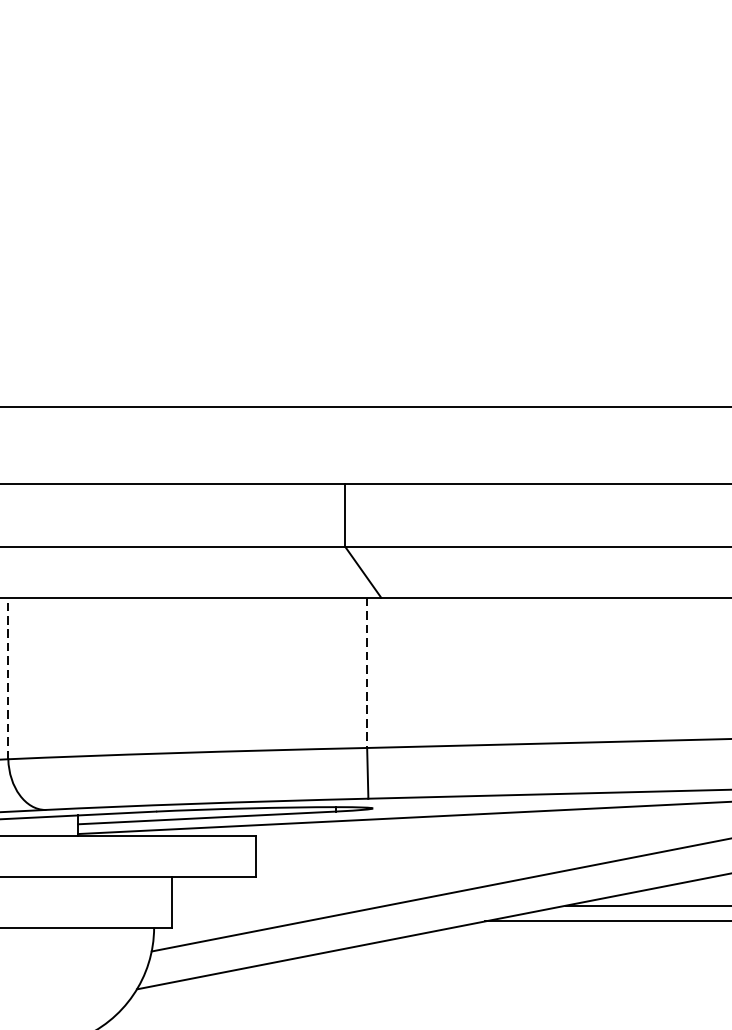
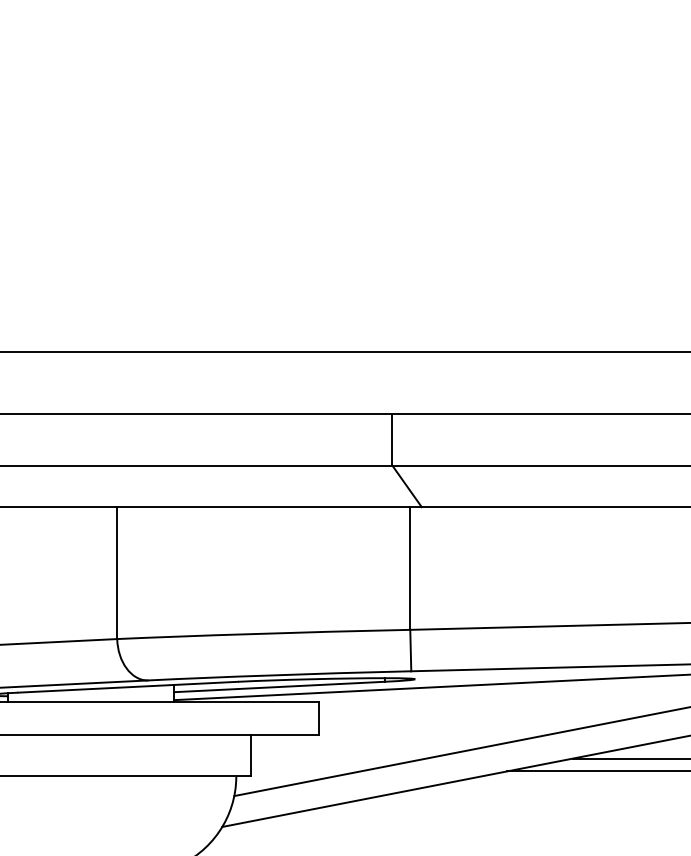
line: (367, 672) -> (410, 568), dashed -> solid
line: (8, 678) -> (117, 573), dashed -> solid

